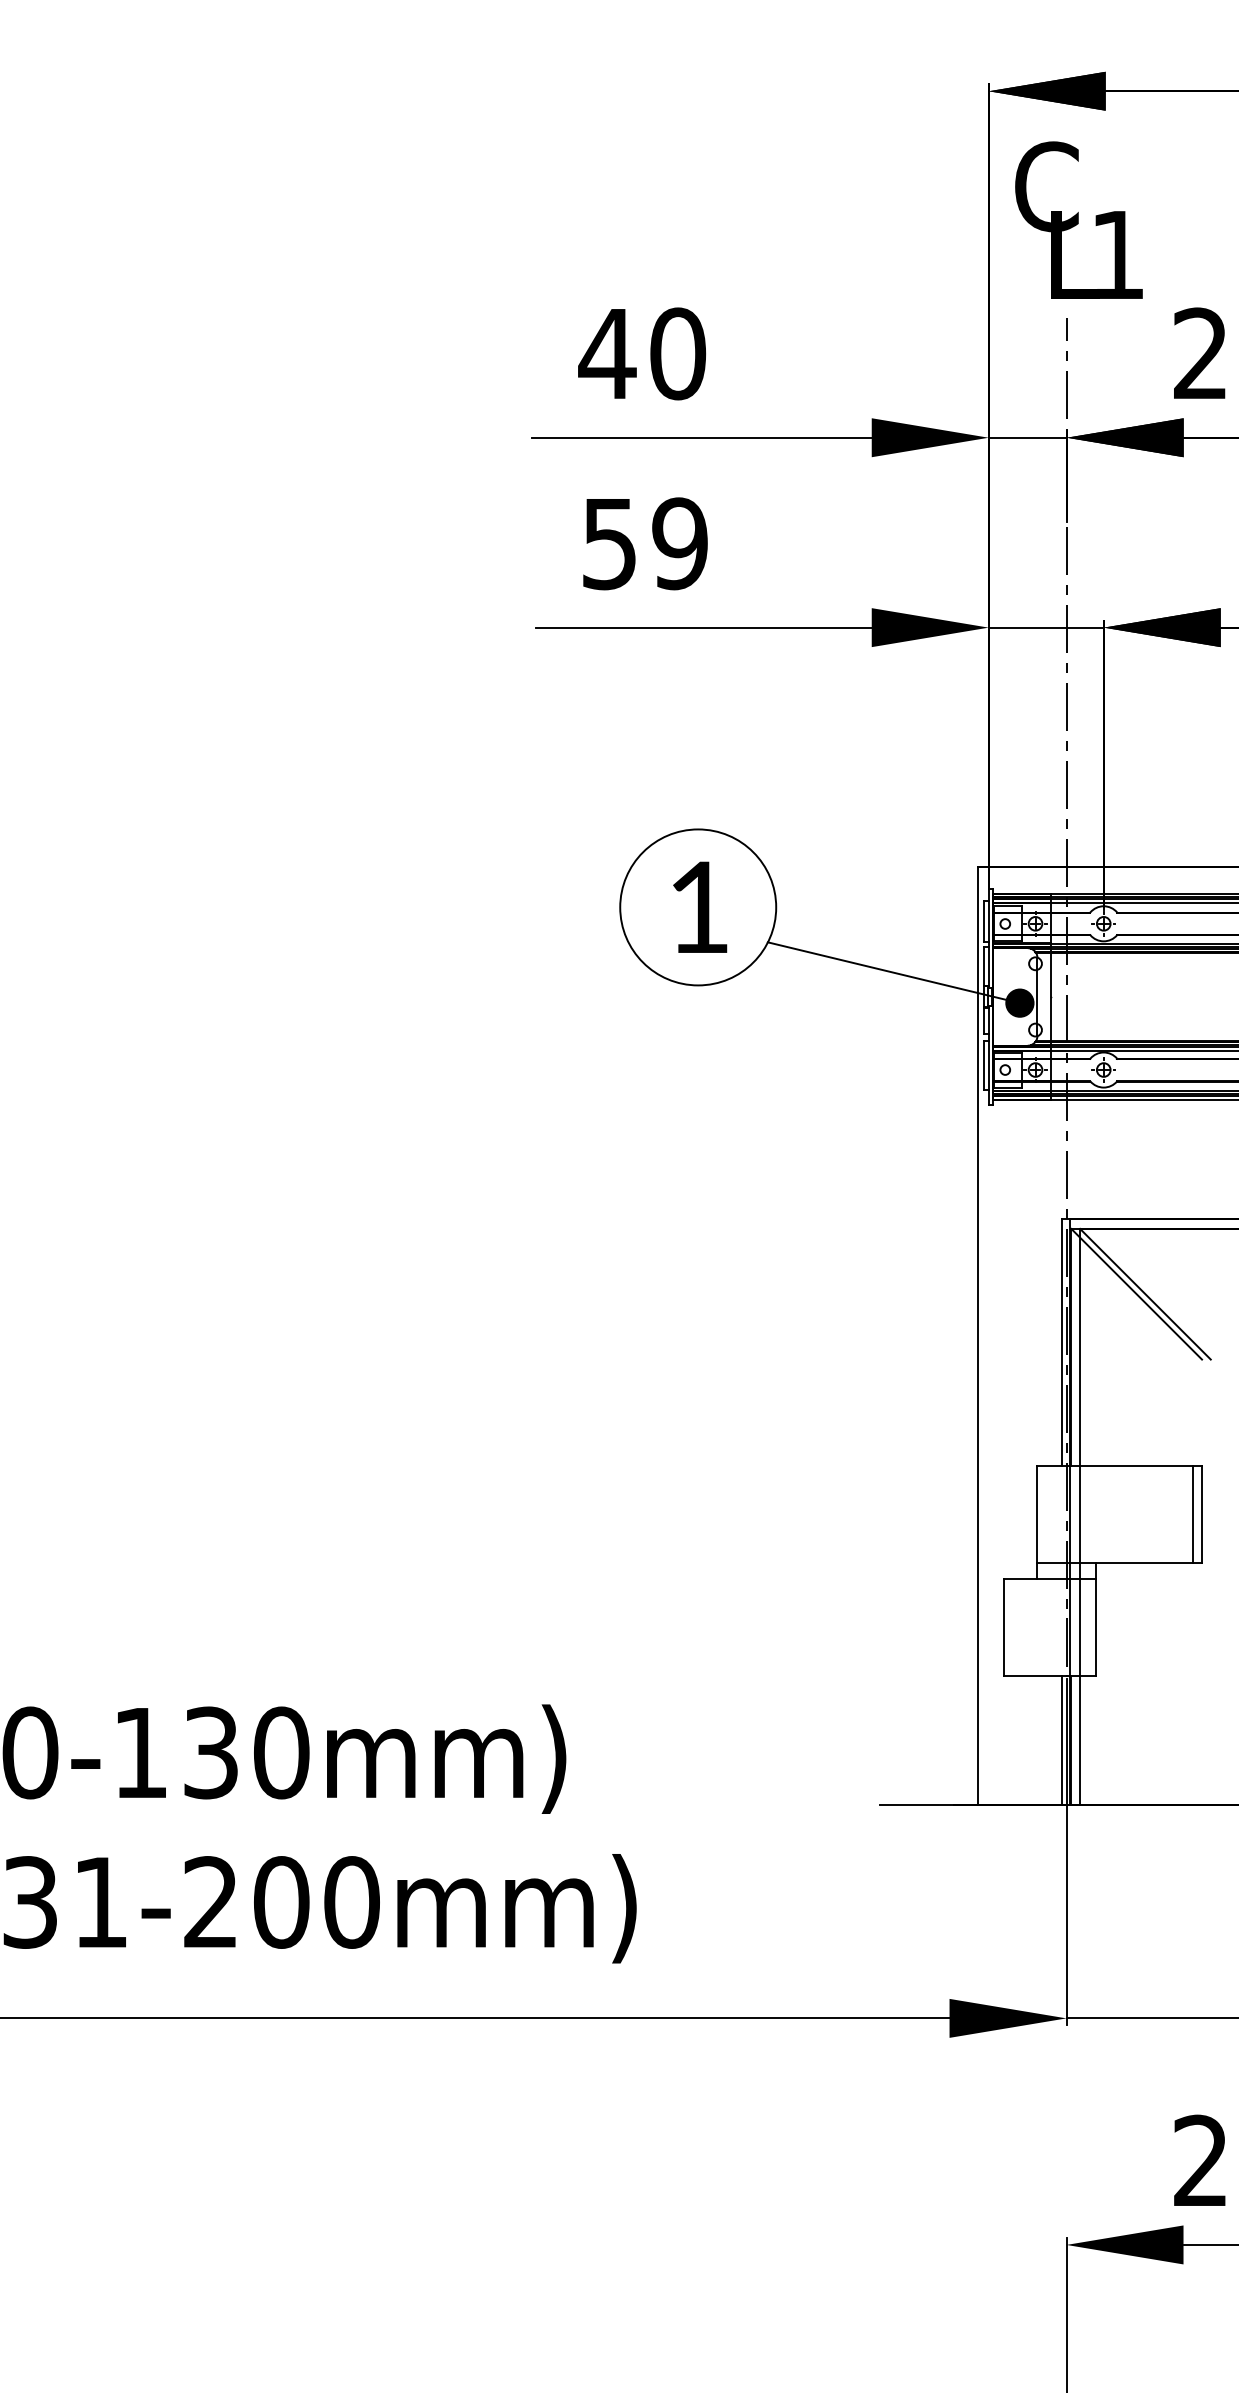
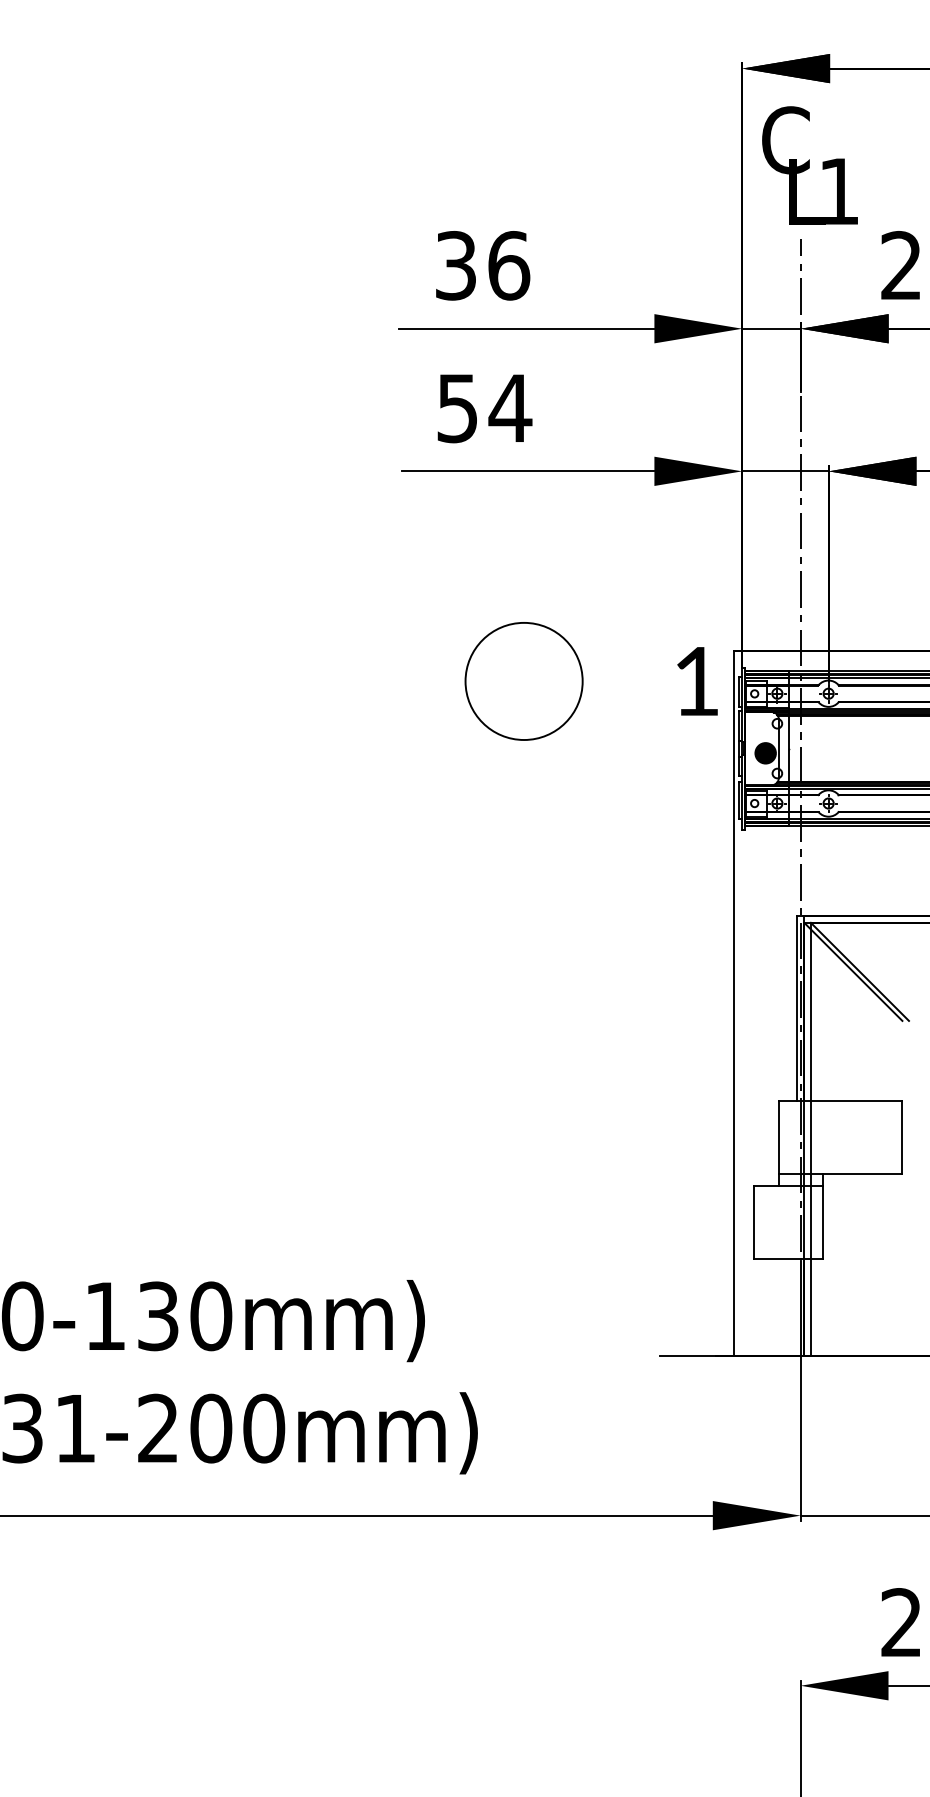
text: (642, 353) -> (482, 265), 40 -> 36
text: (679, 543) -> (510, 408), 59 -> 54
text: (700, 906) -> (697, 680), moved
line: (893, 972) -> (670, 730), removed
line: (1192, 1514) -> (895, 1137), removed
line: (1061, 1740) -> (796, 1306), removed

